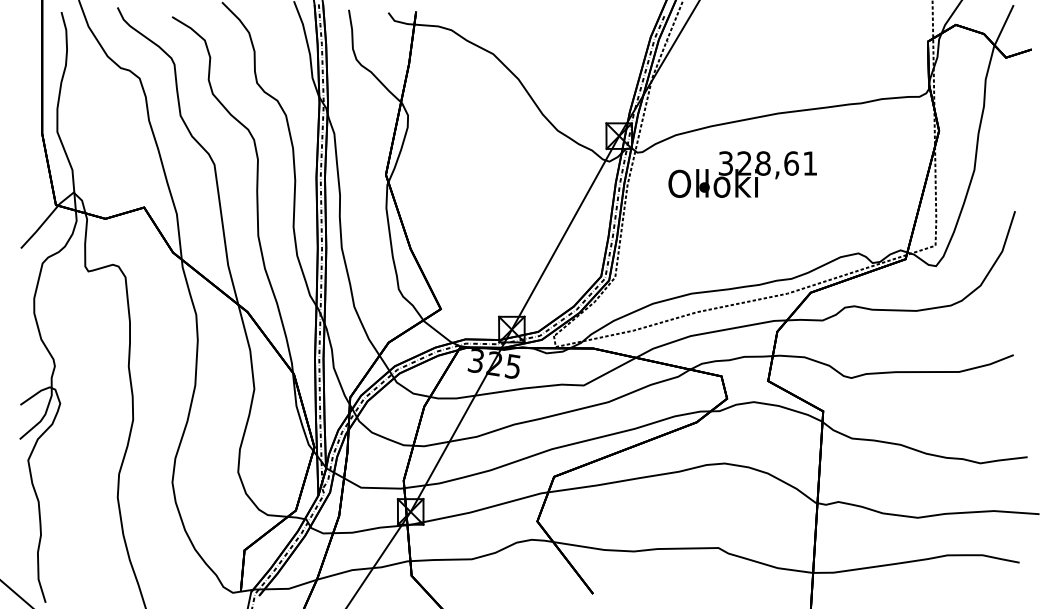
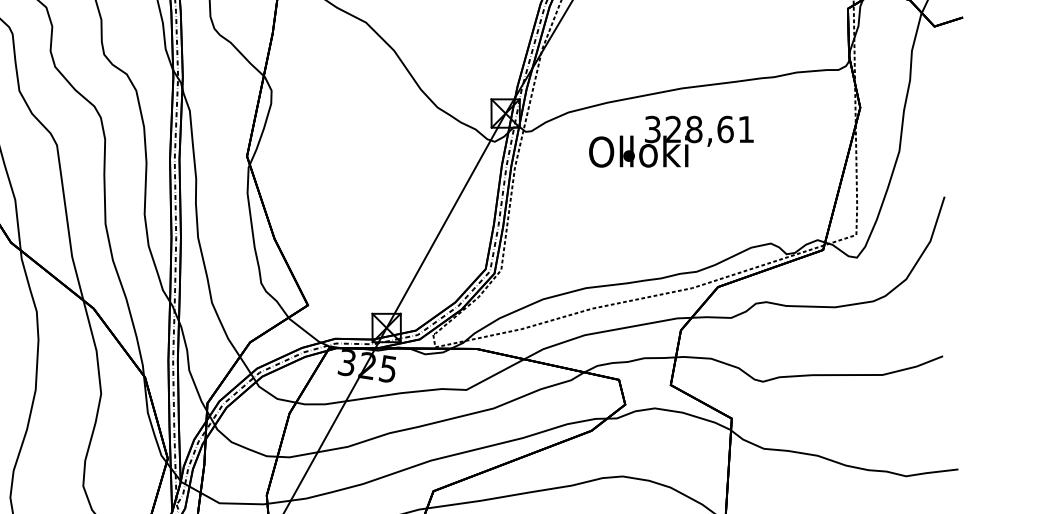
text: (742, 174) -> (671, 141), moved

